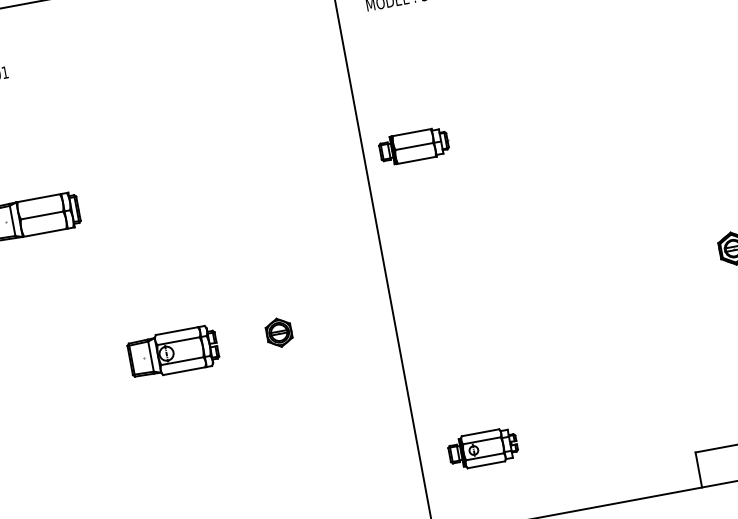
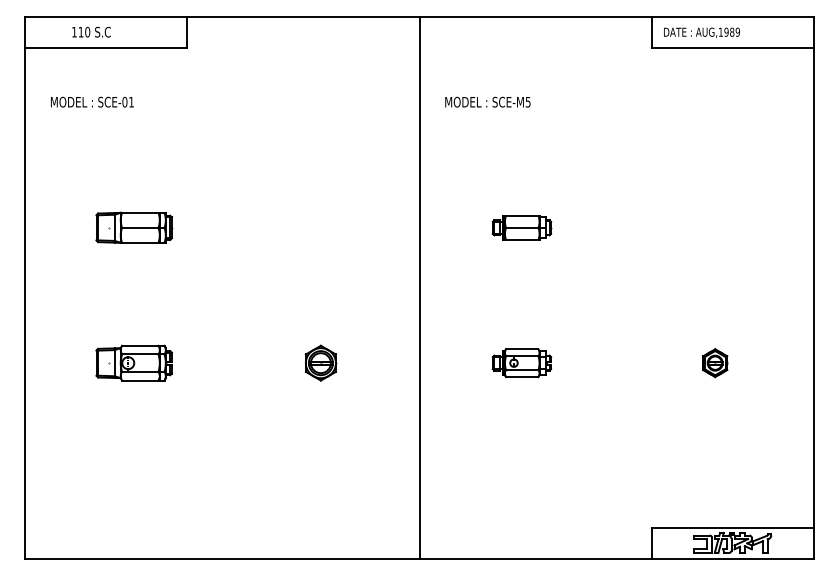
part: (413, 146) -> (521, 227), moved
part: (278, 332) -> (320, 362), size x1.43
part: (172, 351) -> (133, 362), moved
part: (482, 449) -> (521, 363), moved

